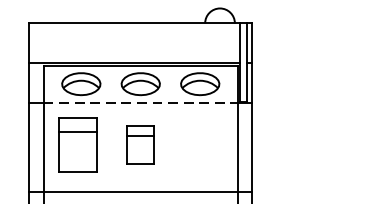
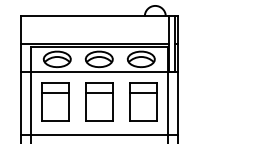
line: (141, 102) -> (99, 72), dashed -> solid
part: (141, 143) -> (99, 101), size x1.43
part: (203, 143) -> (143, 101), added

